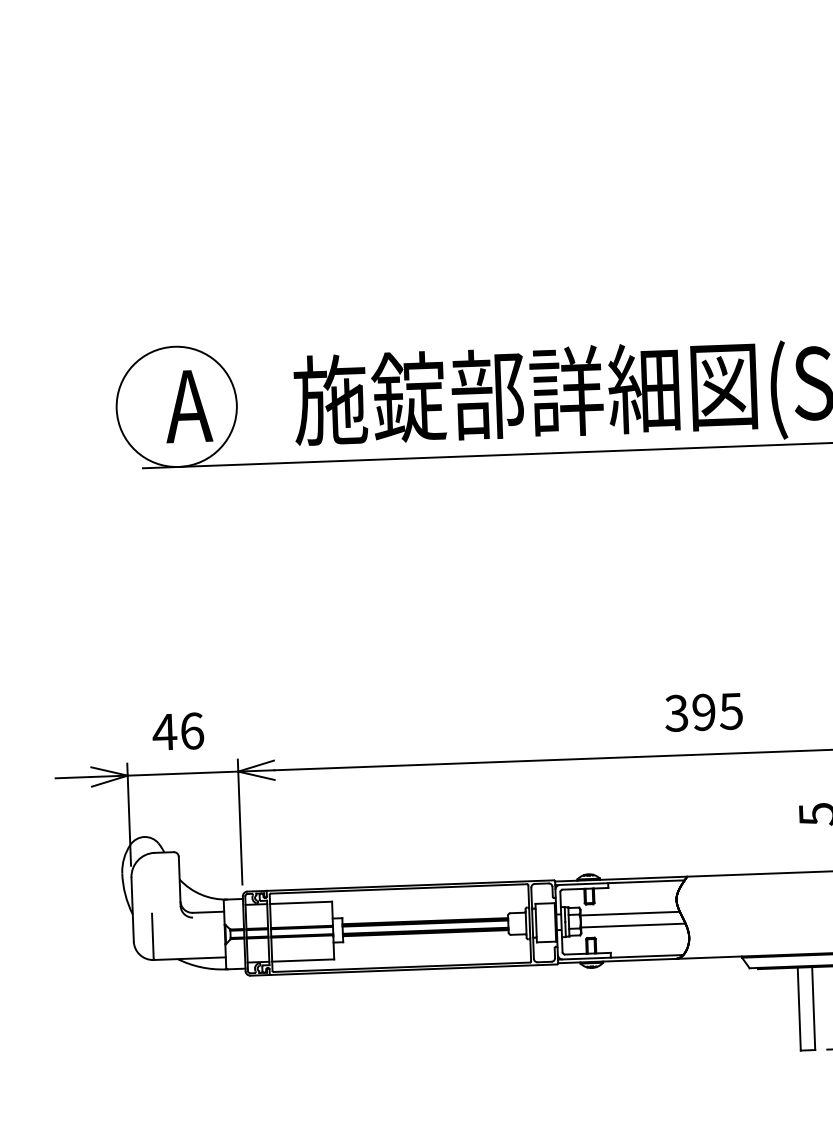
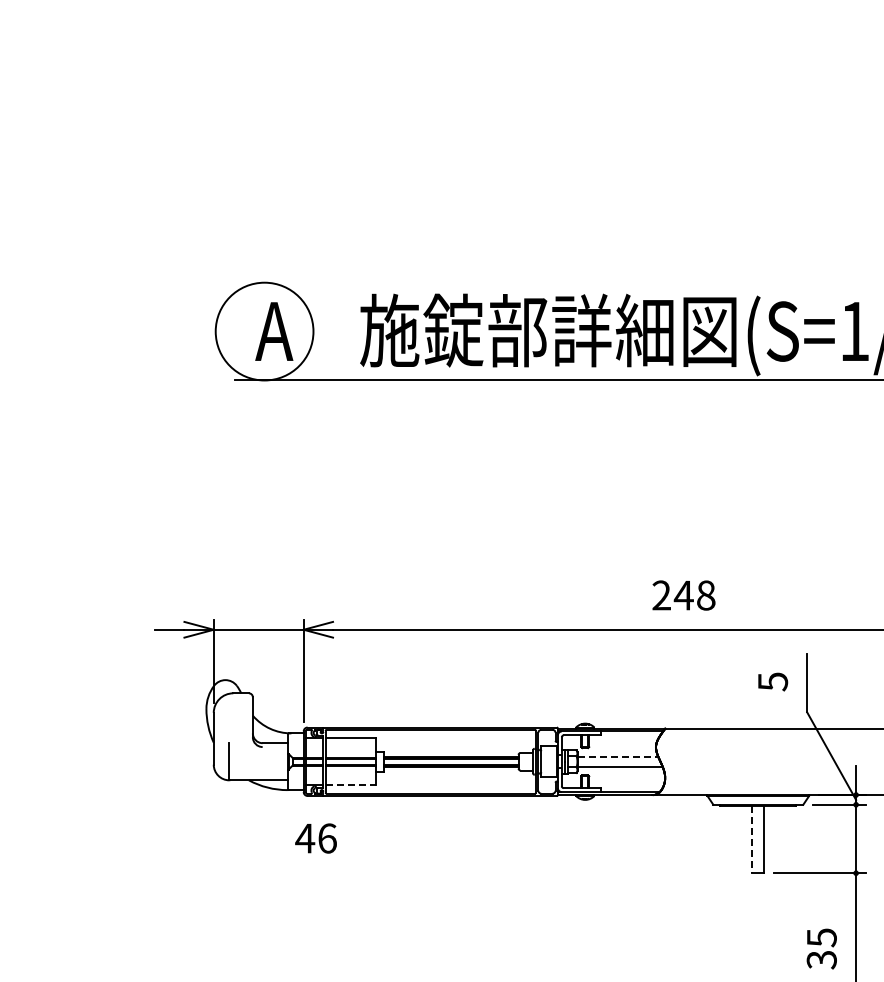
text: (703, 712) -> (683, 595), 395 -> 248
text: (177, 731) -> (315, 838), moved
line: (630, 913) -> (618, 756), solid -> dashed
line: (304, 960) -> (351, 785), solid -> dashed
line: (799, 1009) -> (752, 839), solid -> dashed

